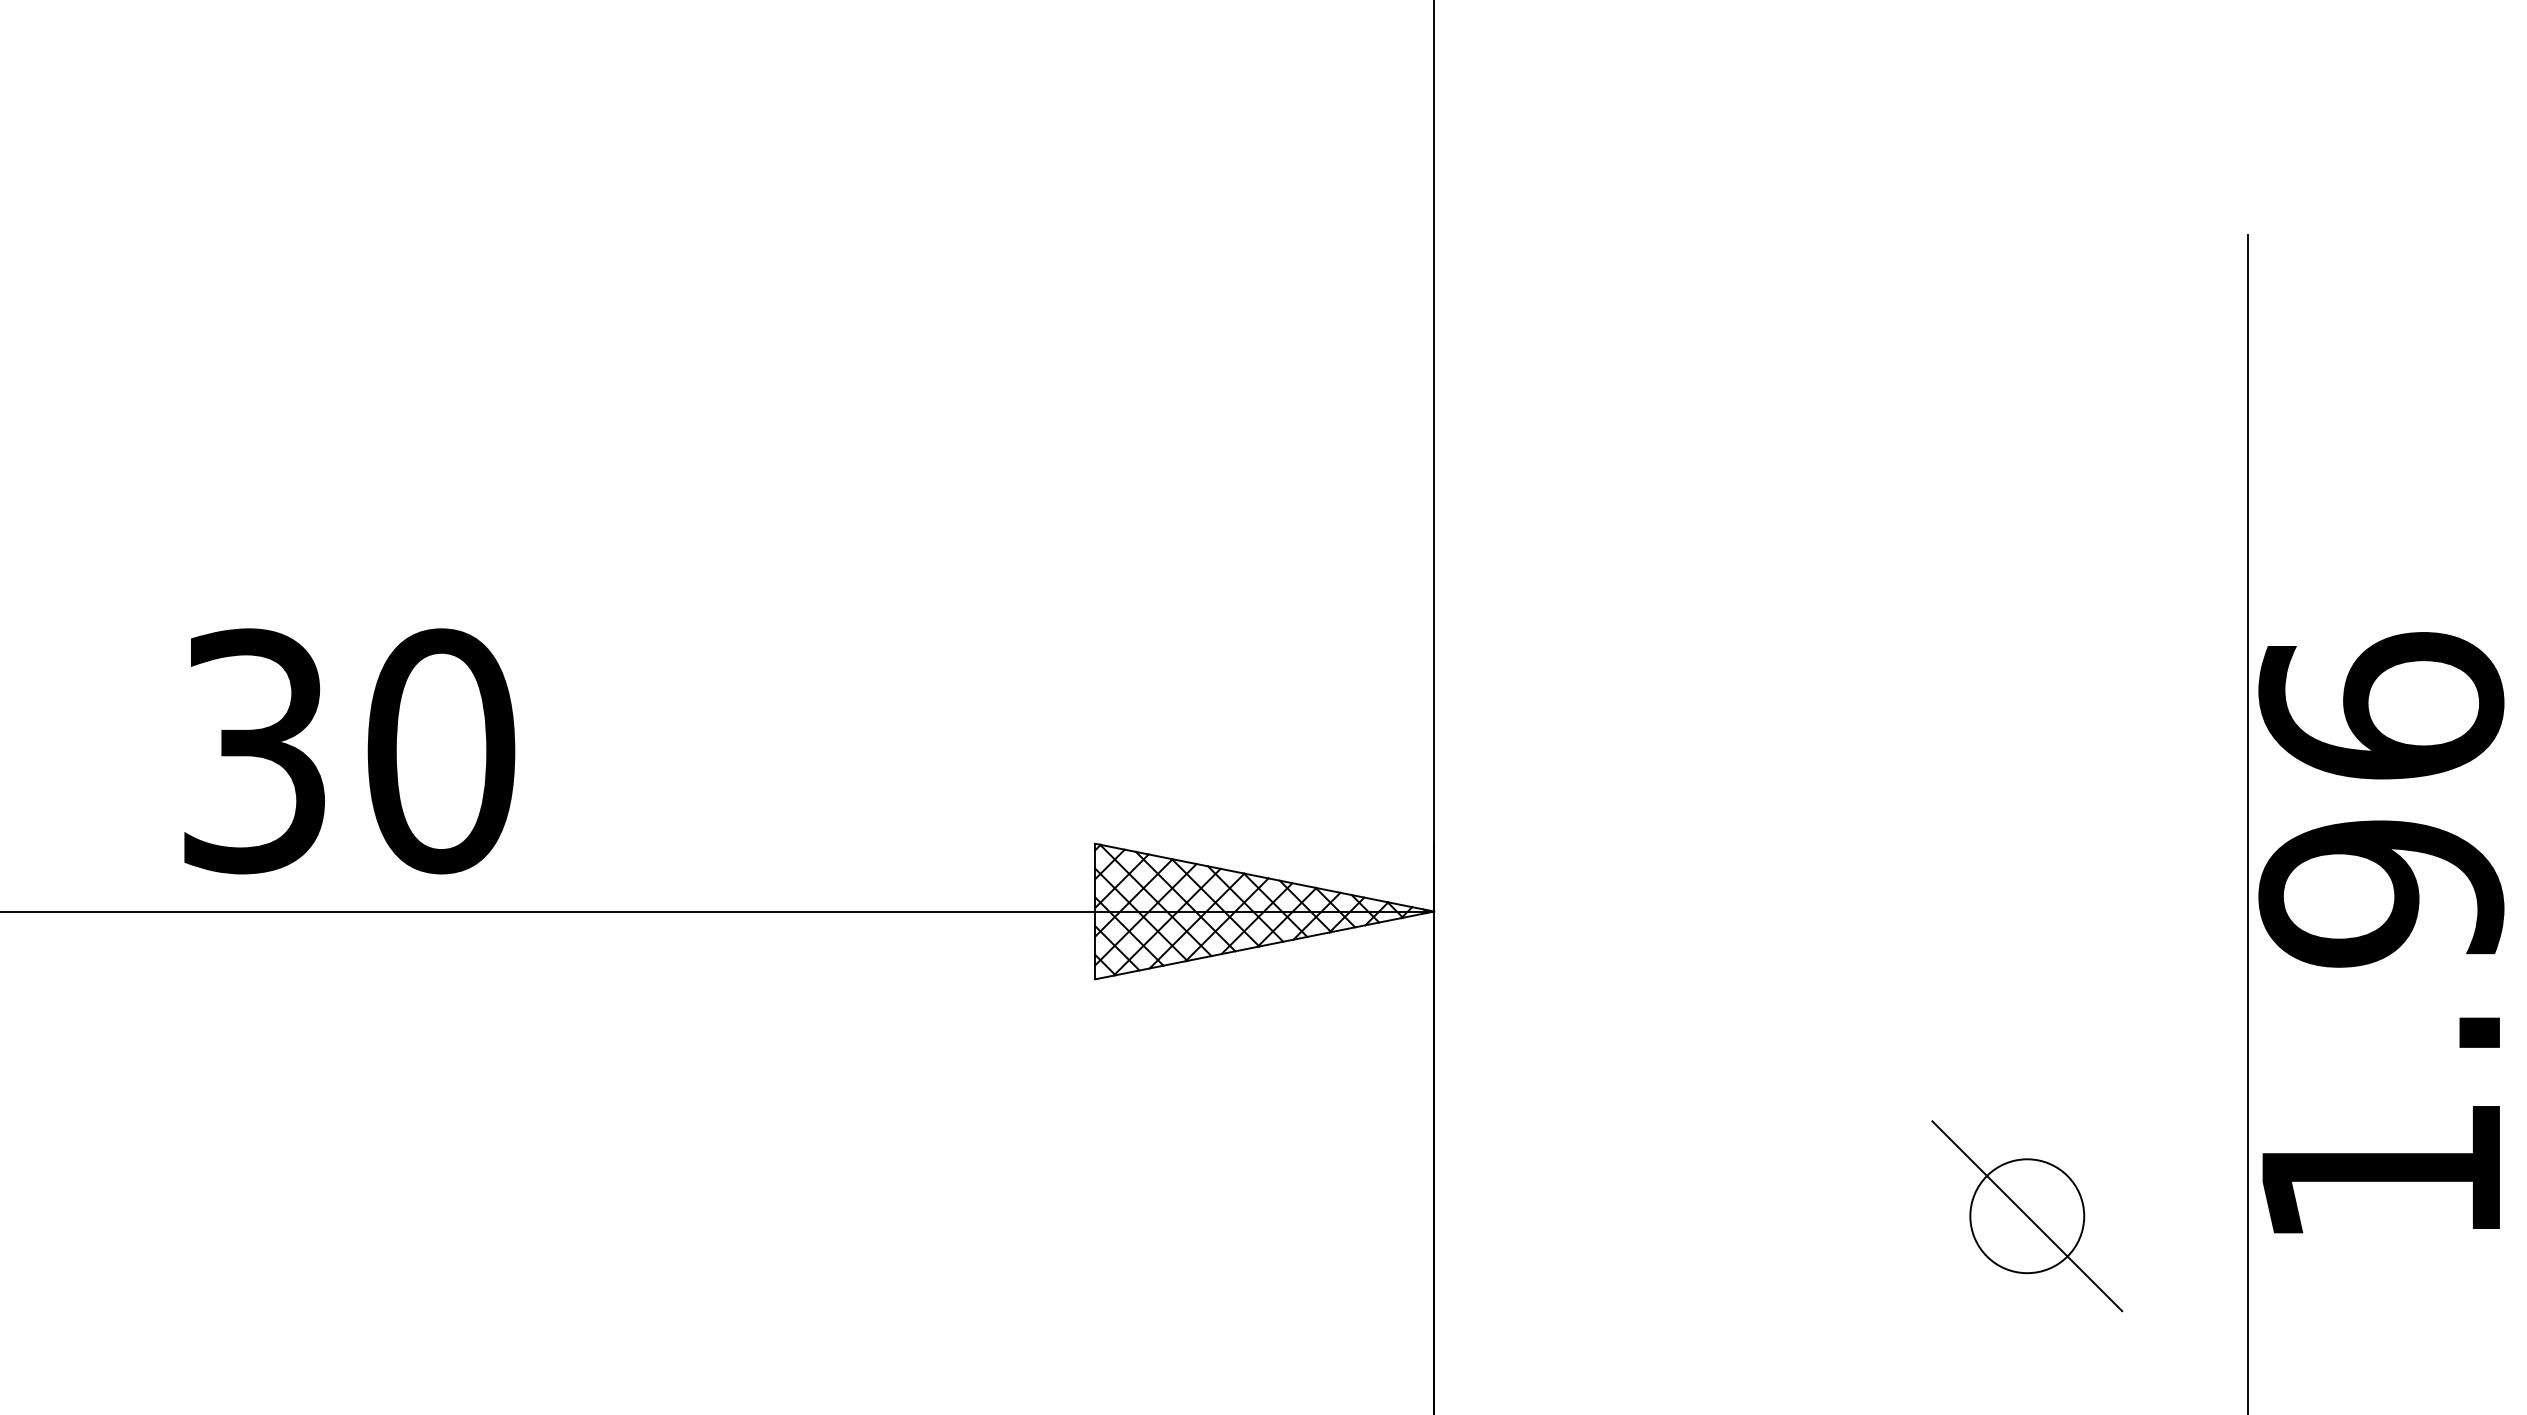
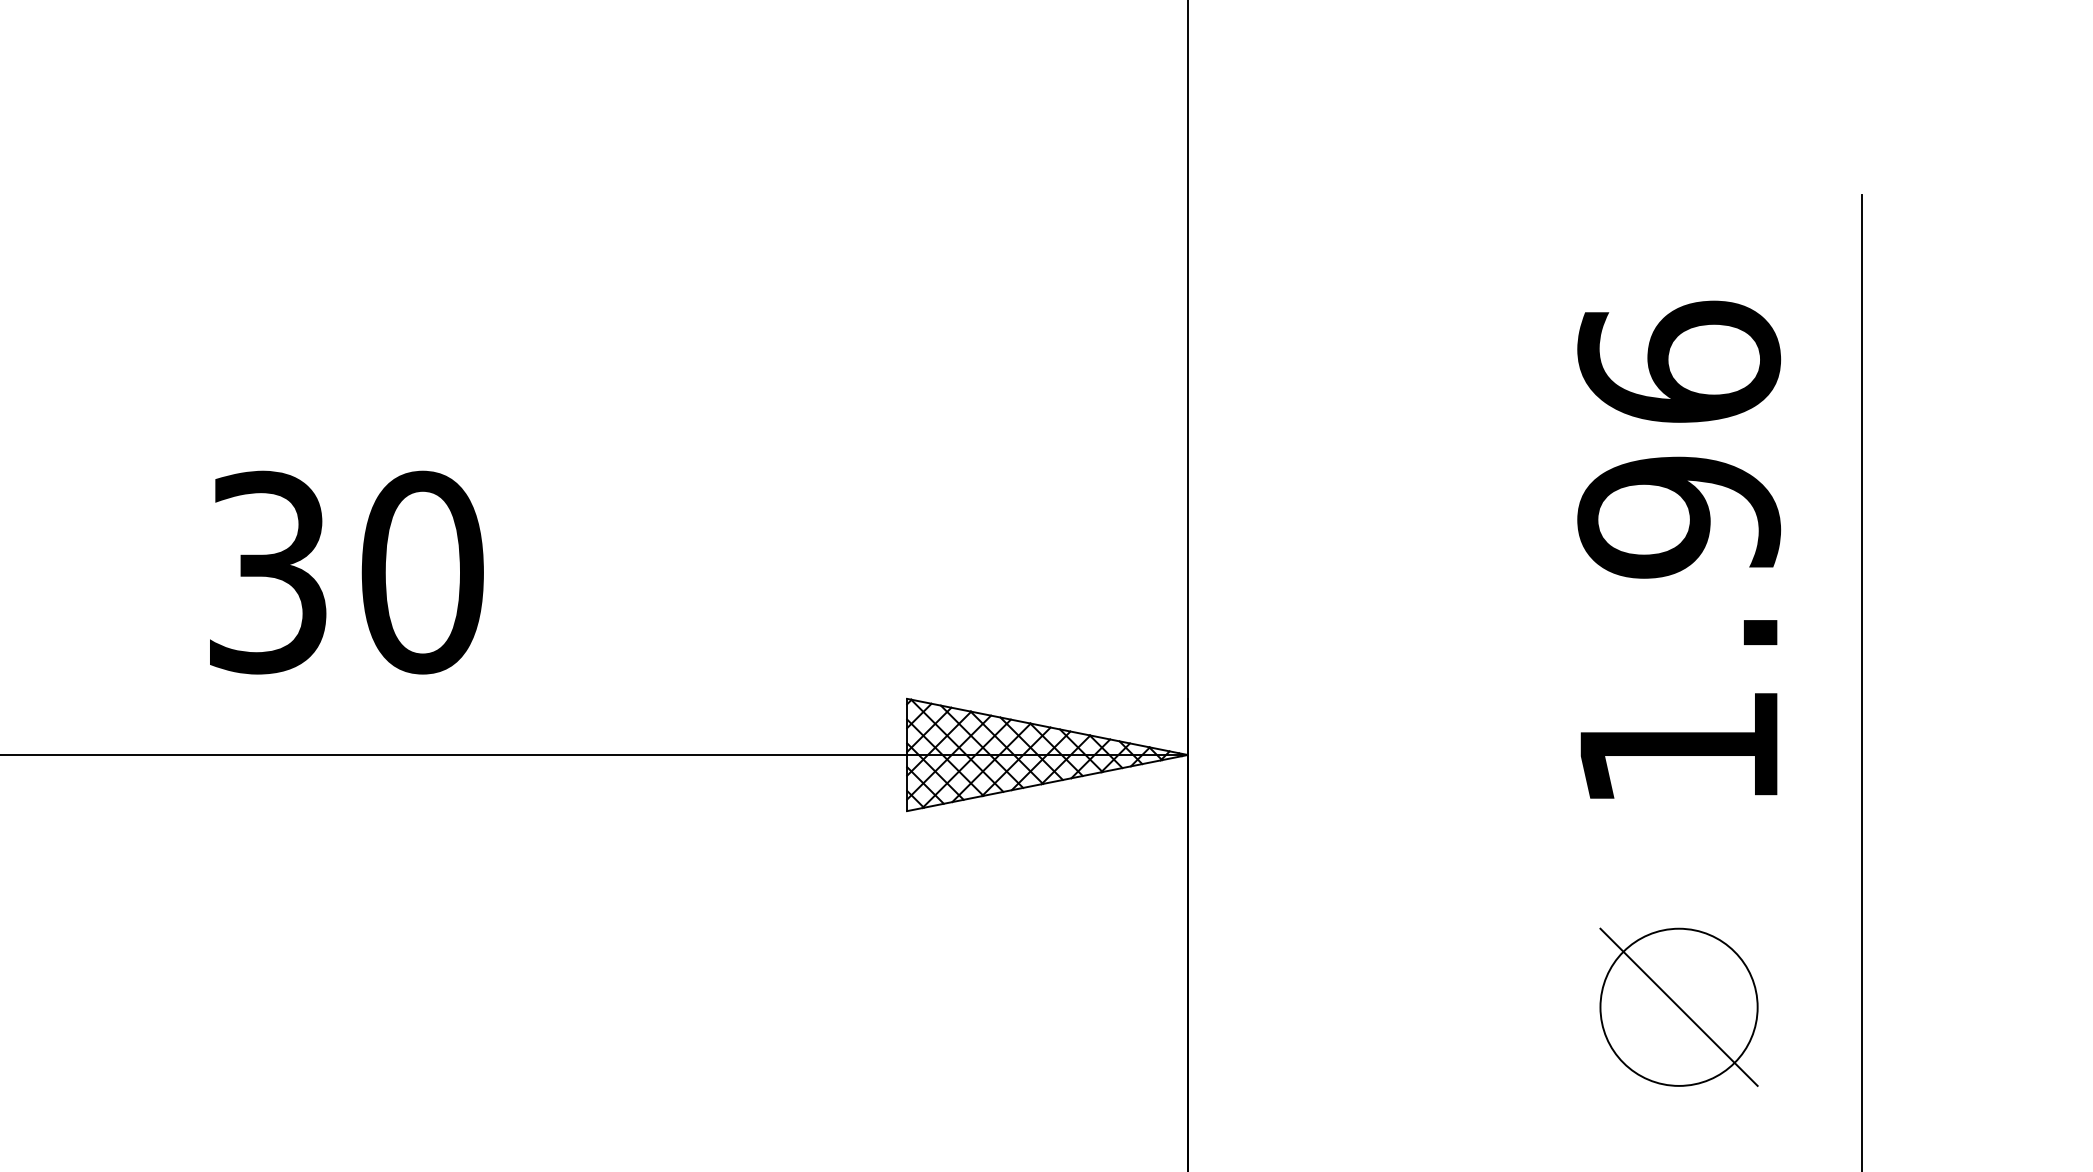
text: (349, 751) -> (346, 572), moved
text: (2381, 932) -> (1679, 549), moved
circle: (2027, 1216) -> (1679, 1007), size x1.67

